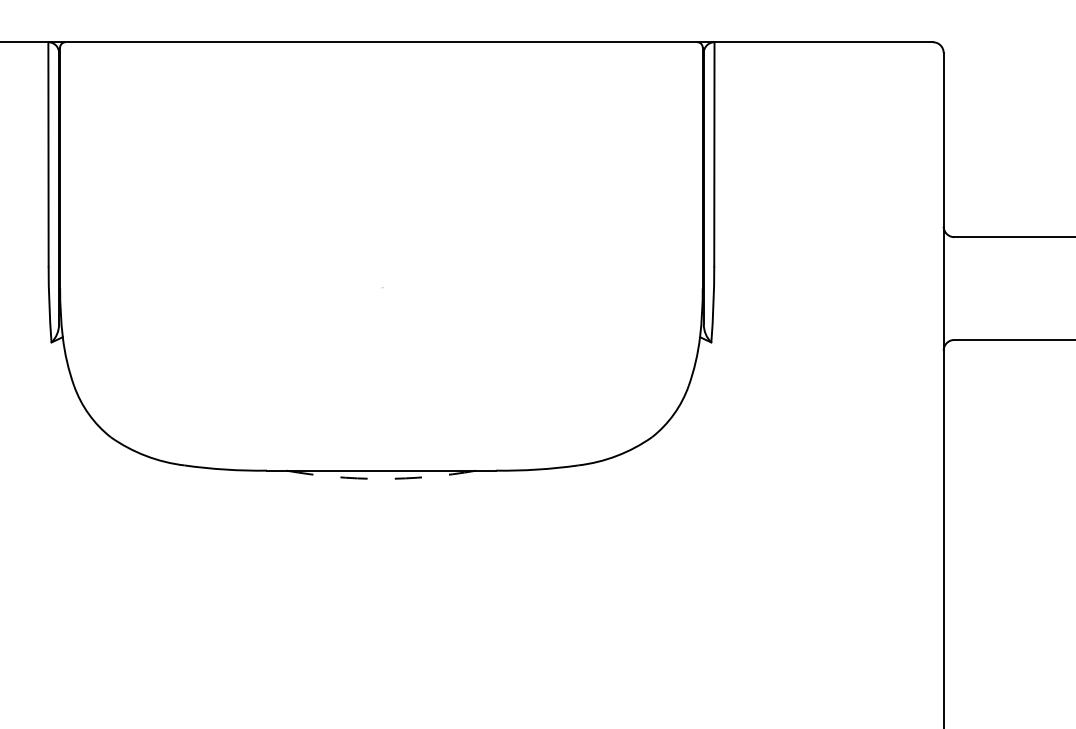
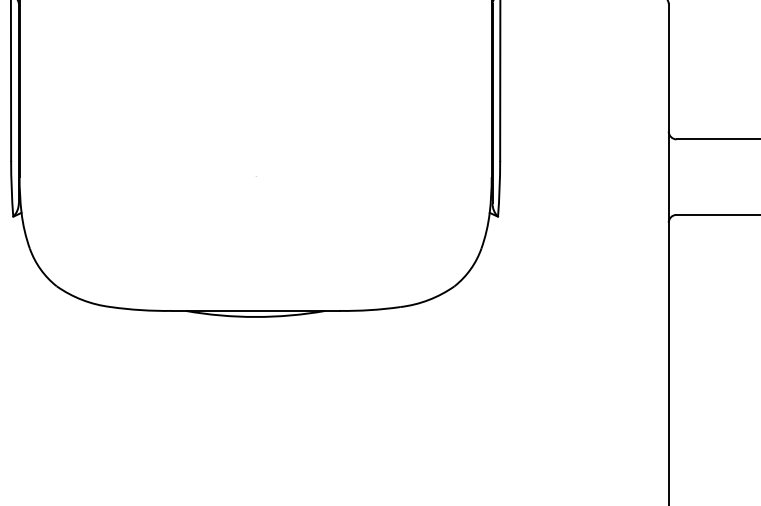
arc: (381, 478) -> (255, 316), dashed -> solid

